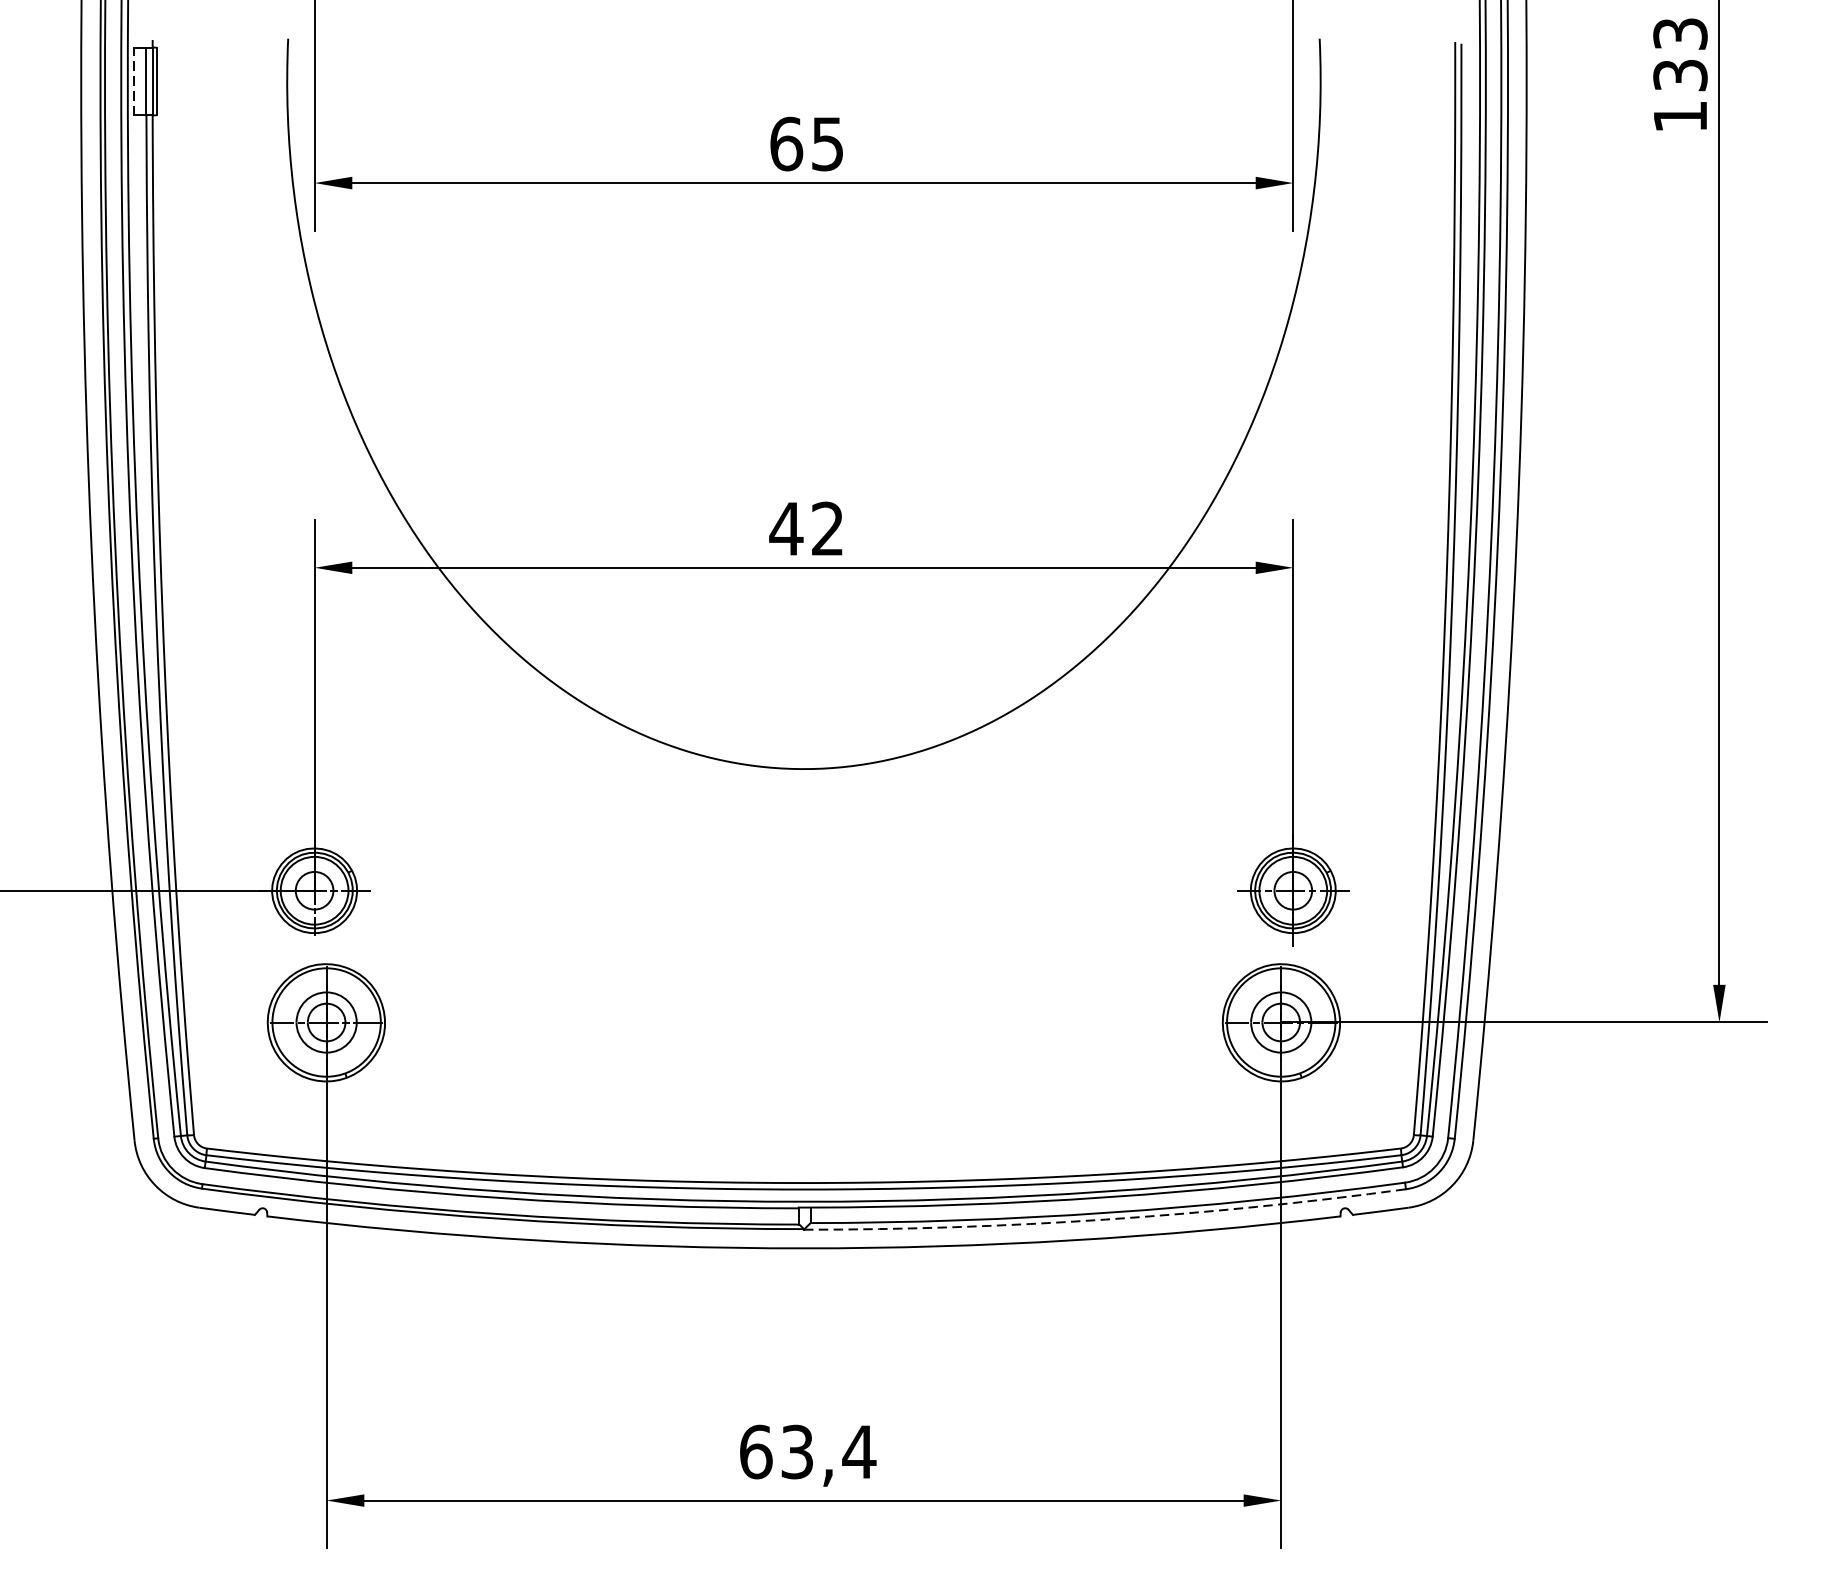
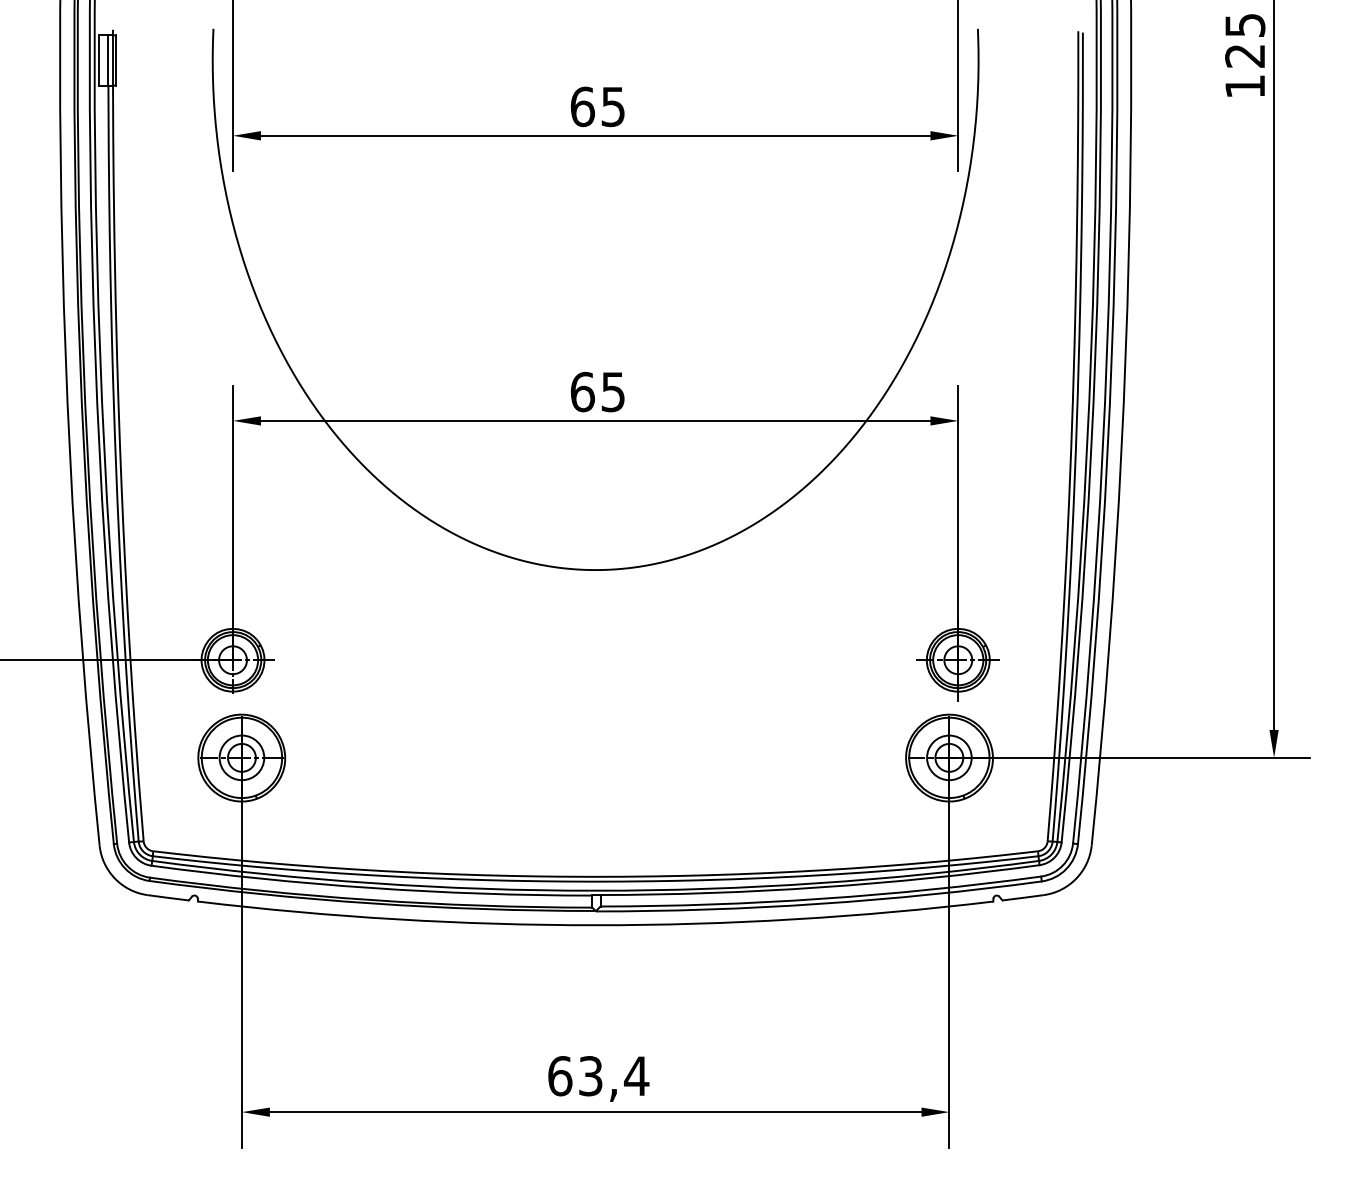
text: (1680, 54) -> (1245, 40), 133 -> 125
line: (134, 81) -> (99, 60), dashed -> solid
text: (805, 528) -> (596, 391), 42 -> 65
arc: (1105, 1219) -> (819, 903), dashed -> solid

